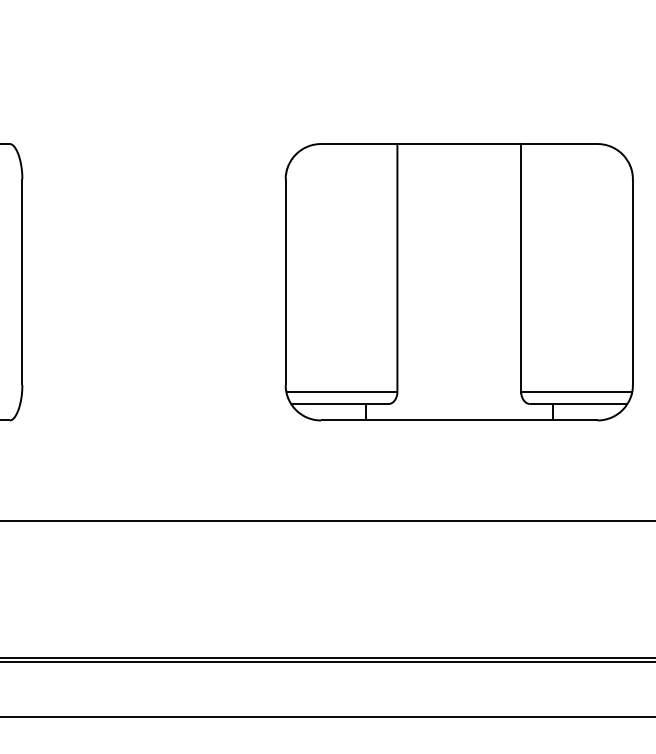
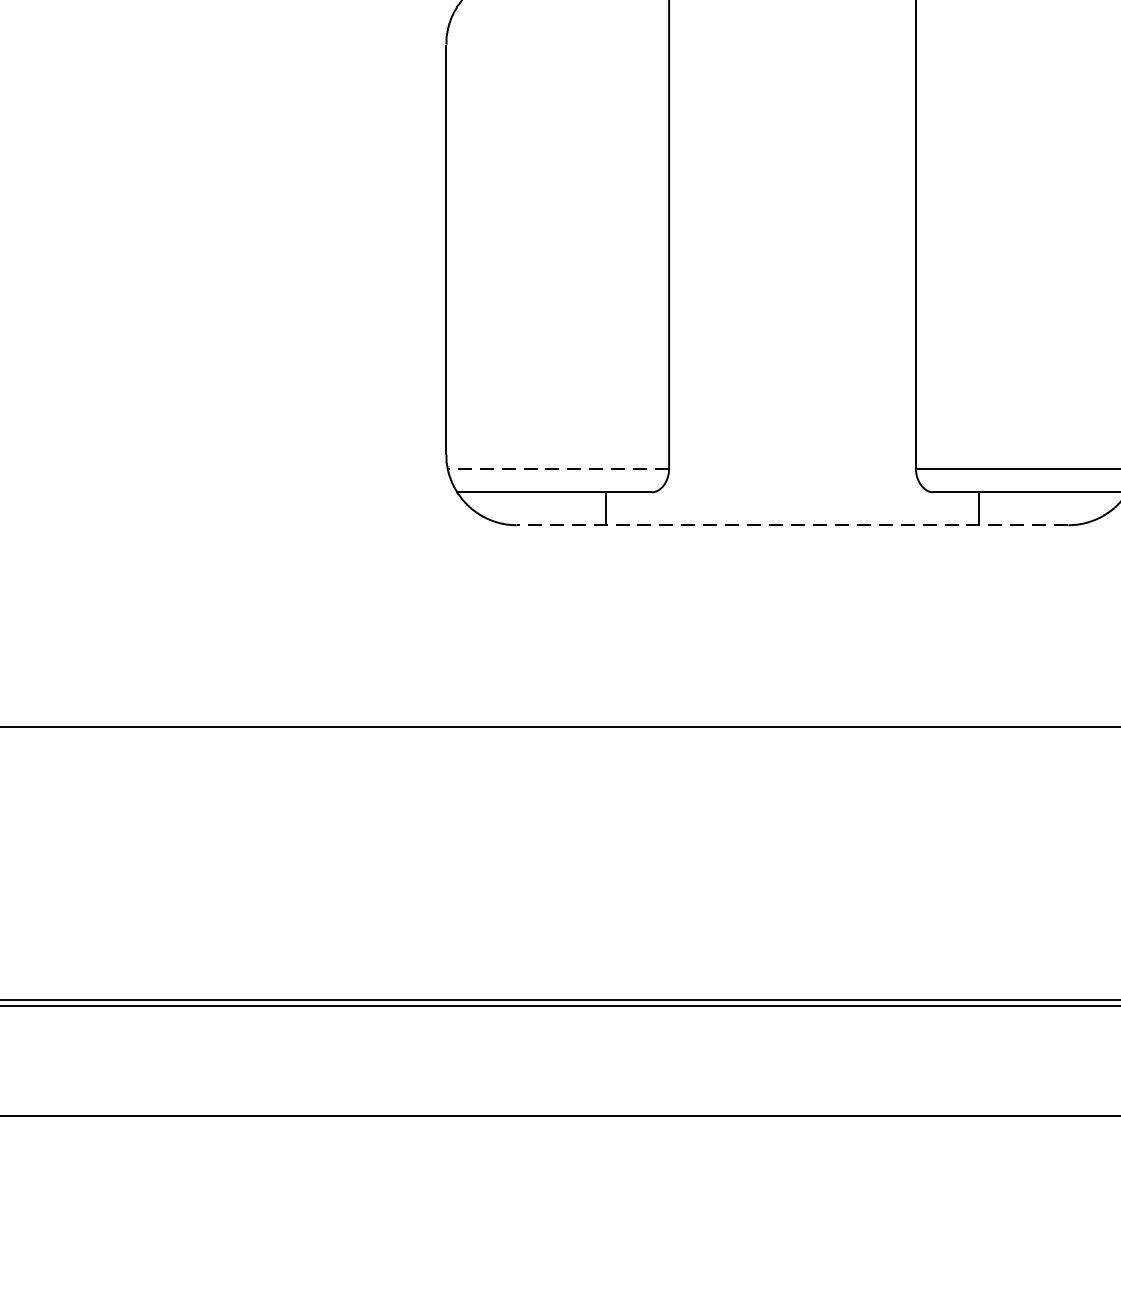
line: (341, 392) -> (557, 469), solid -> dashed
line: (458, 420) -> (790, 525), solid -> dashed

